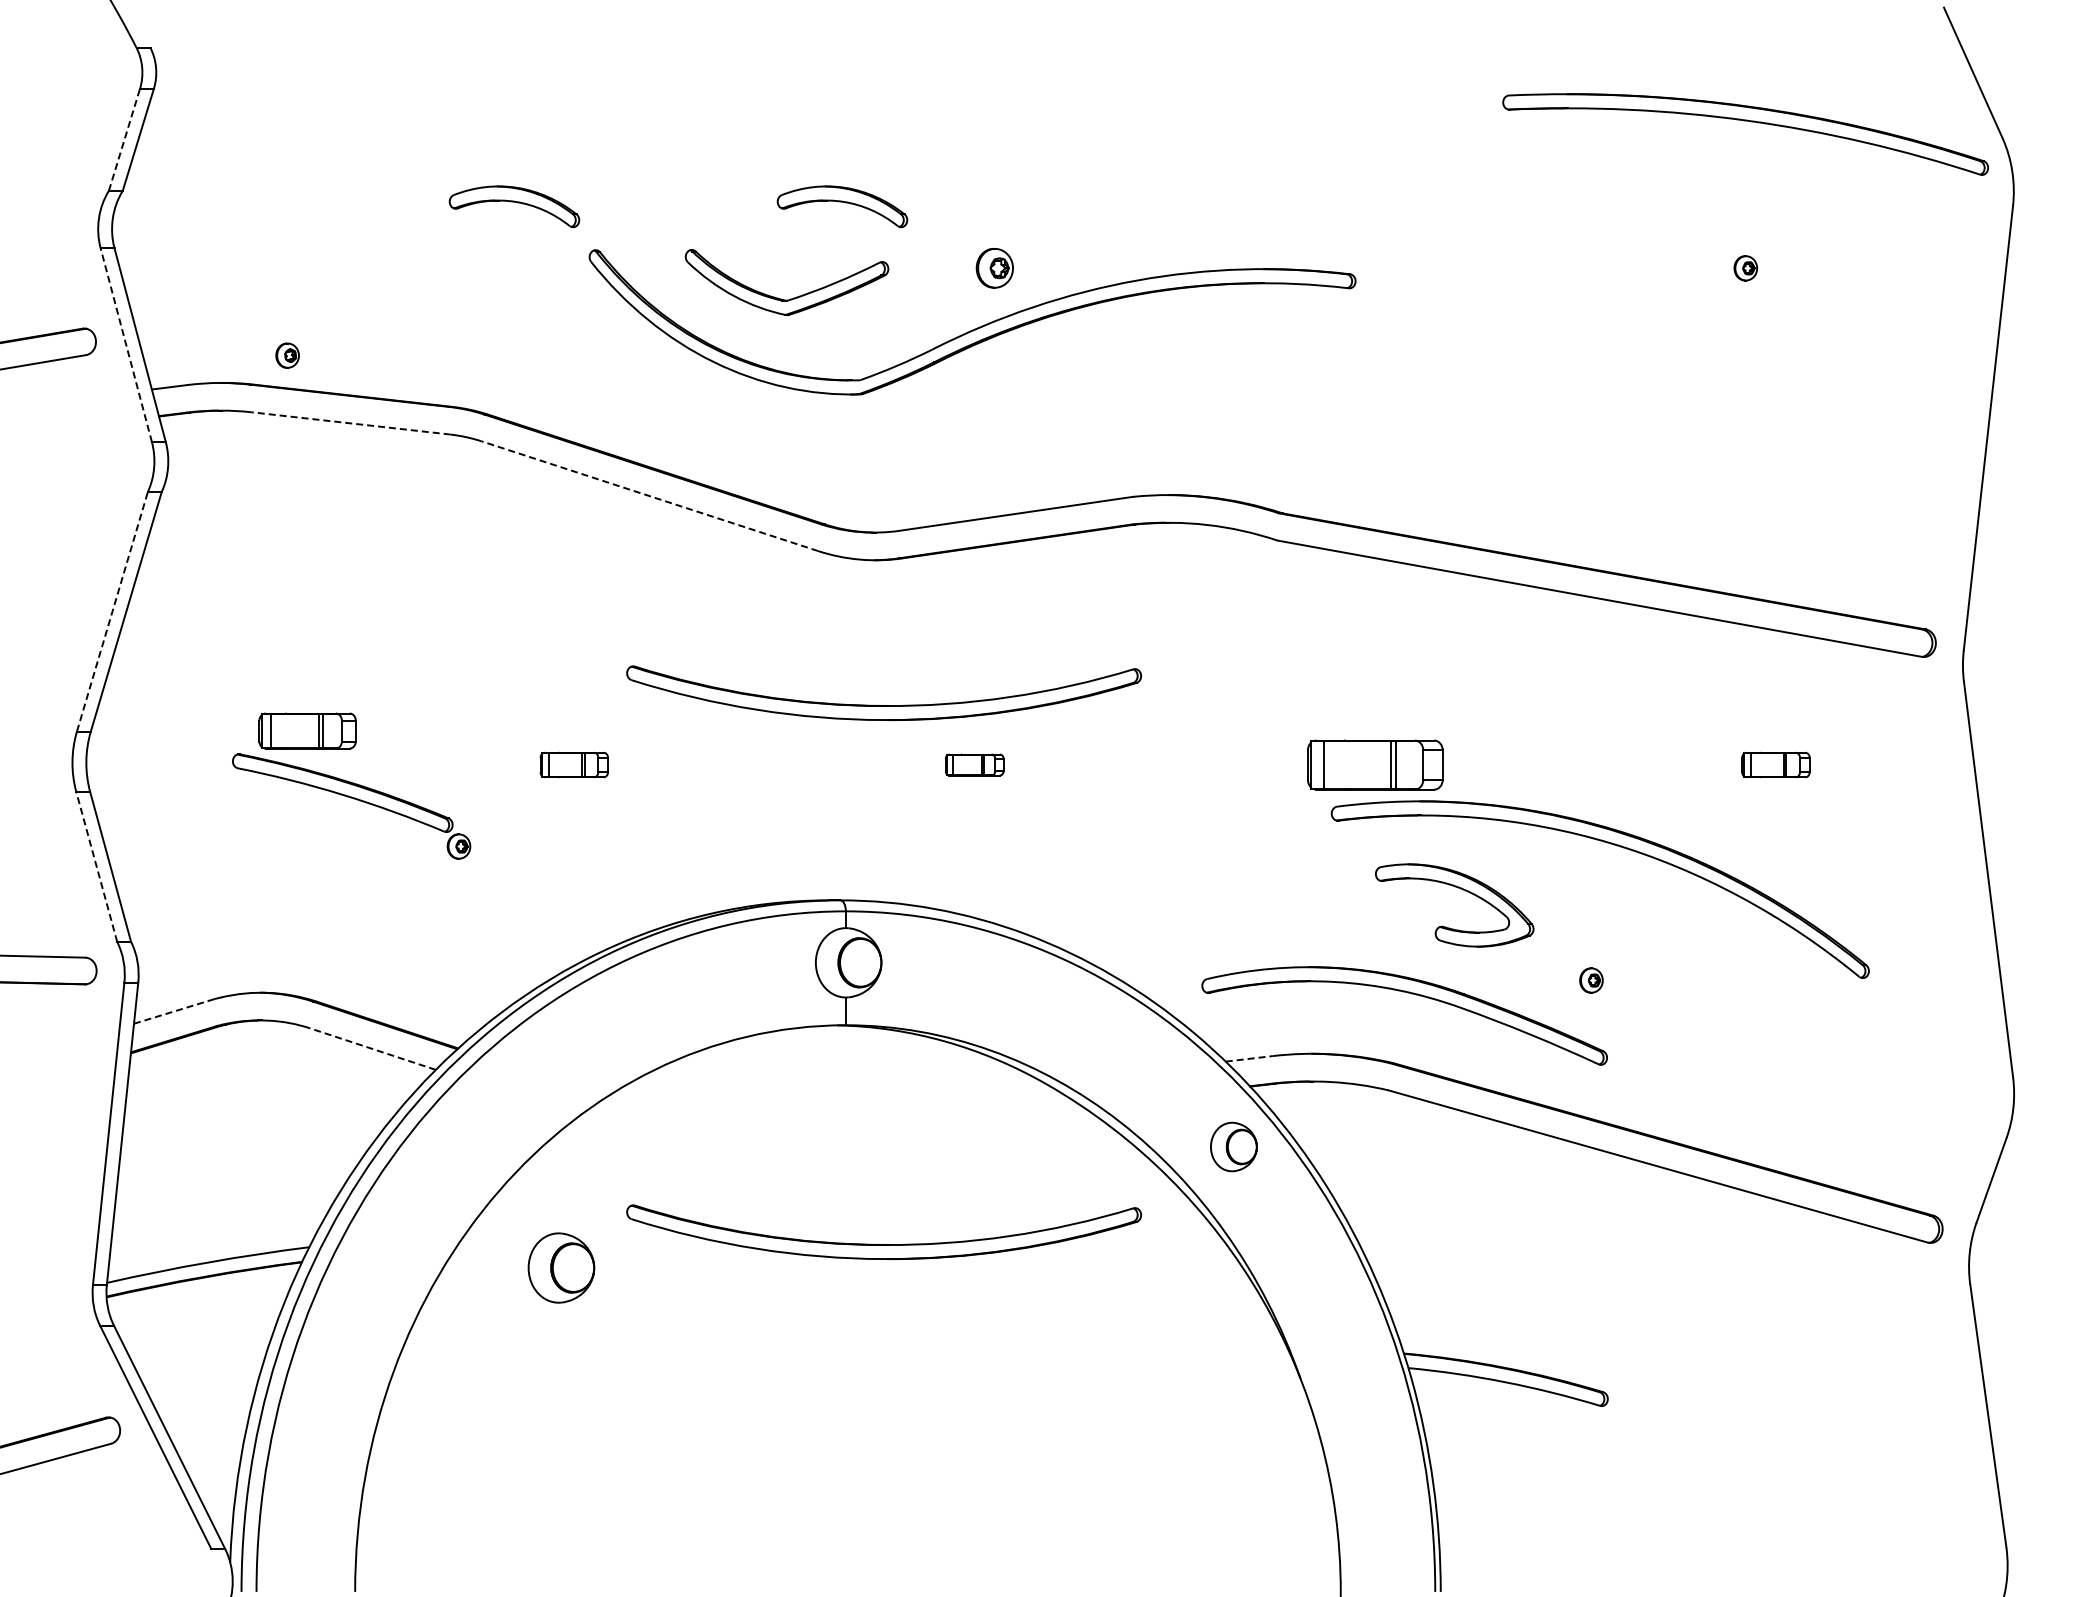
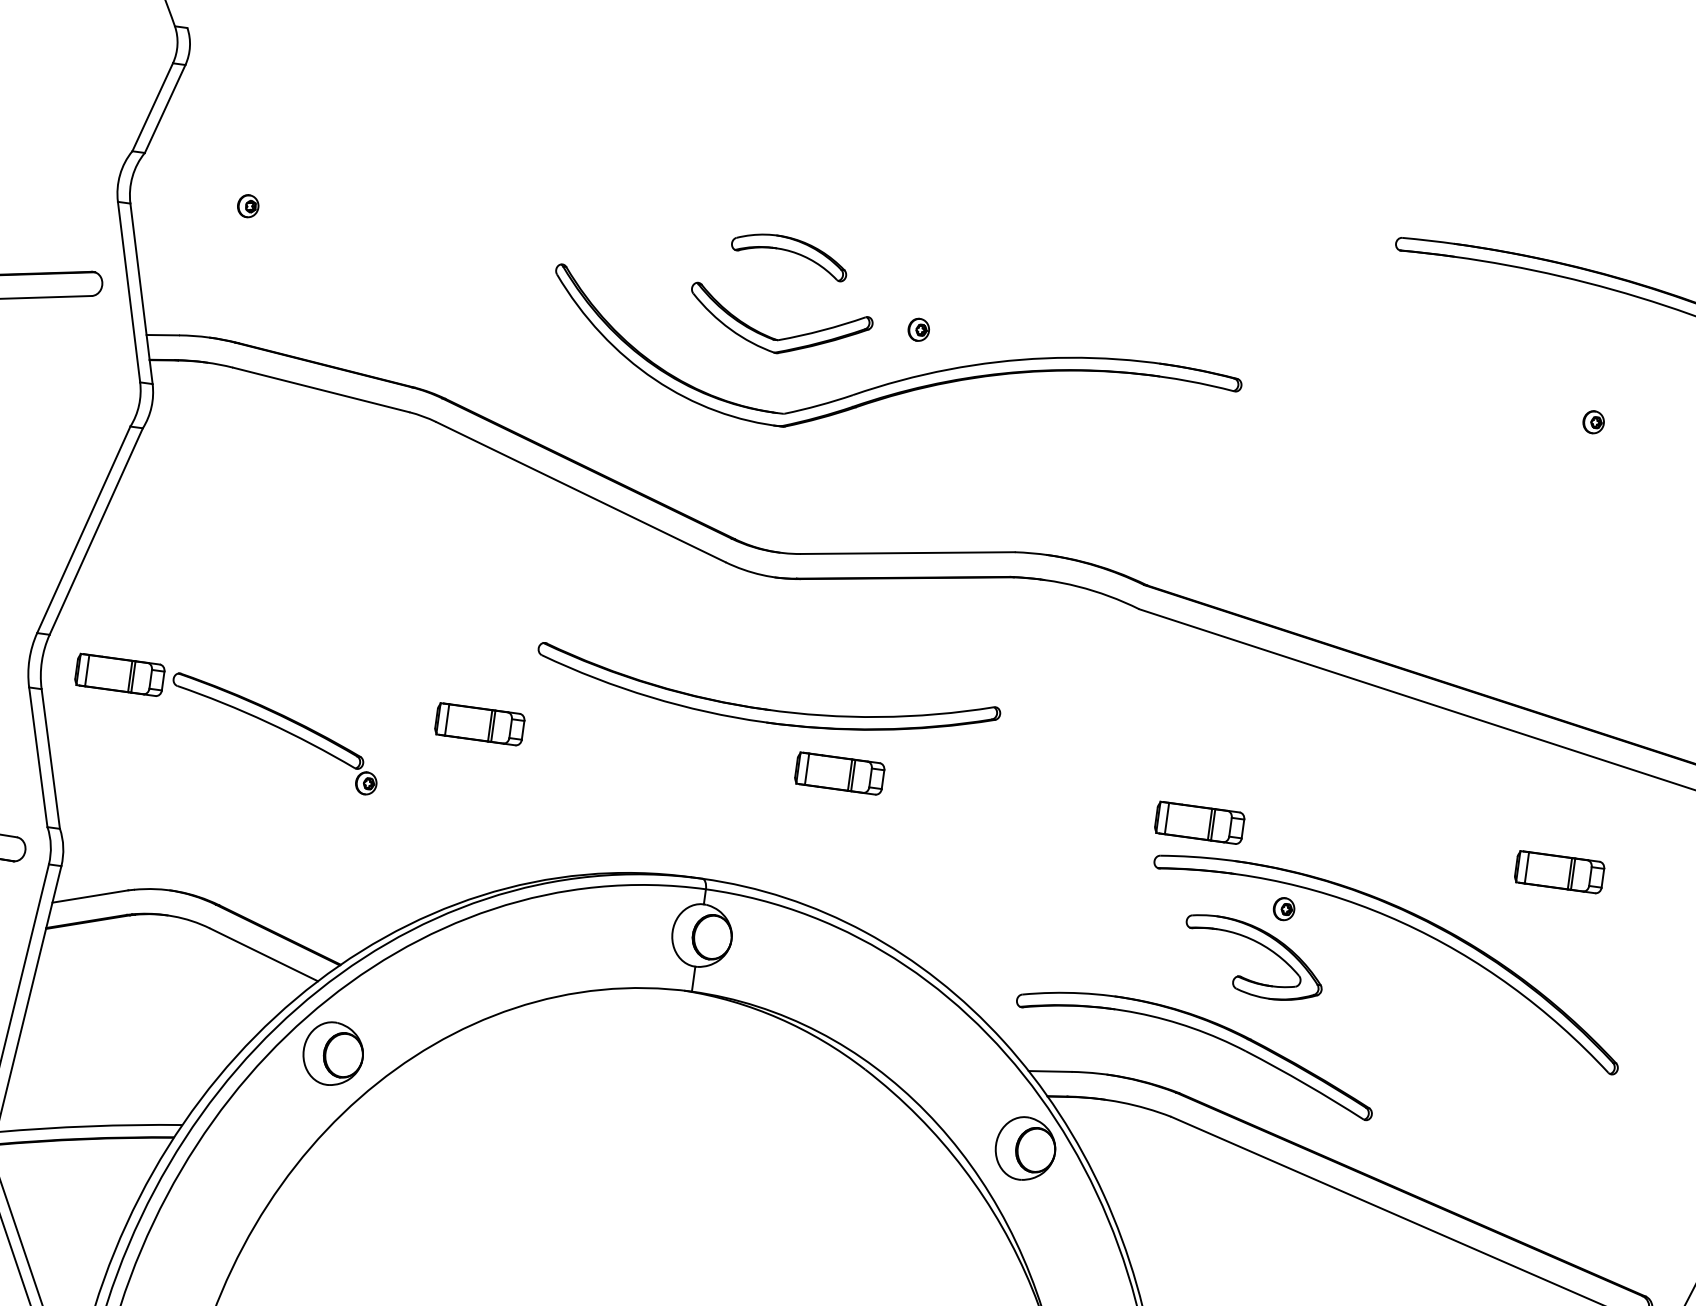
line: (124, 139) -> (152, 106), dashed -> solid
part: (514, 206) -> (494, 215), removed
part: (994, 268) -> (918, 329), size x0.62
part: (790, 298) -> (781, 338), moved
line: (126, 344) -> (129, 291), dashed -> solid
part: (287, 355) -> (248, 206), moved
line: (350, 423) -> (320, 389), dashed -> solid
line: (649, 496) -> (580, 492), dashed -> solid
line: (112, 611) -> (83, 529), dashed -> solid
part: (307, 730) -> (119, 674), moved
part: (574, 764) -> (480, 723), size x1.43
part: (974, 764) -> (839, 773), size x1.67
part: (1375, 764) -> (1199, 822), size x0.71
part: (1775, 764) -> (1559, 871), size x1.43
line: (96, 867) -> (38, 757), dashed -> solid
part: (1591, 980) -> (1284, 909), moved
line: (175, 1011) -> (91, 896), dashed -> solid
line: (372, 1048) -> (263, 954), dashed -> solid
line: (1249, 1058) -> (1050, 1071), dashed -> solid
part: (1233, 1146) -> (1025, 1148), size x1.43
part: (884, 1244) -> (699, 1193), removed
part: (561, 1267) -> (333, 1053), moved

